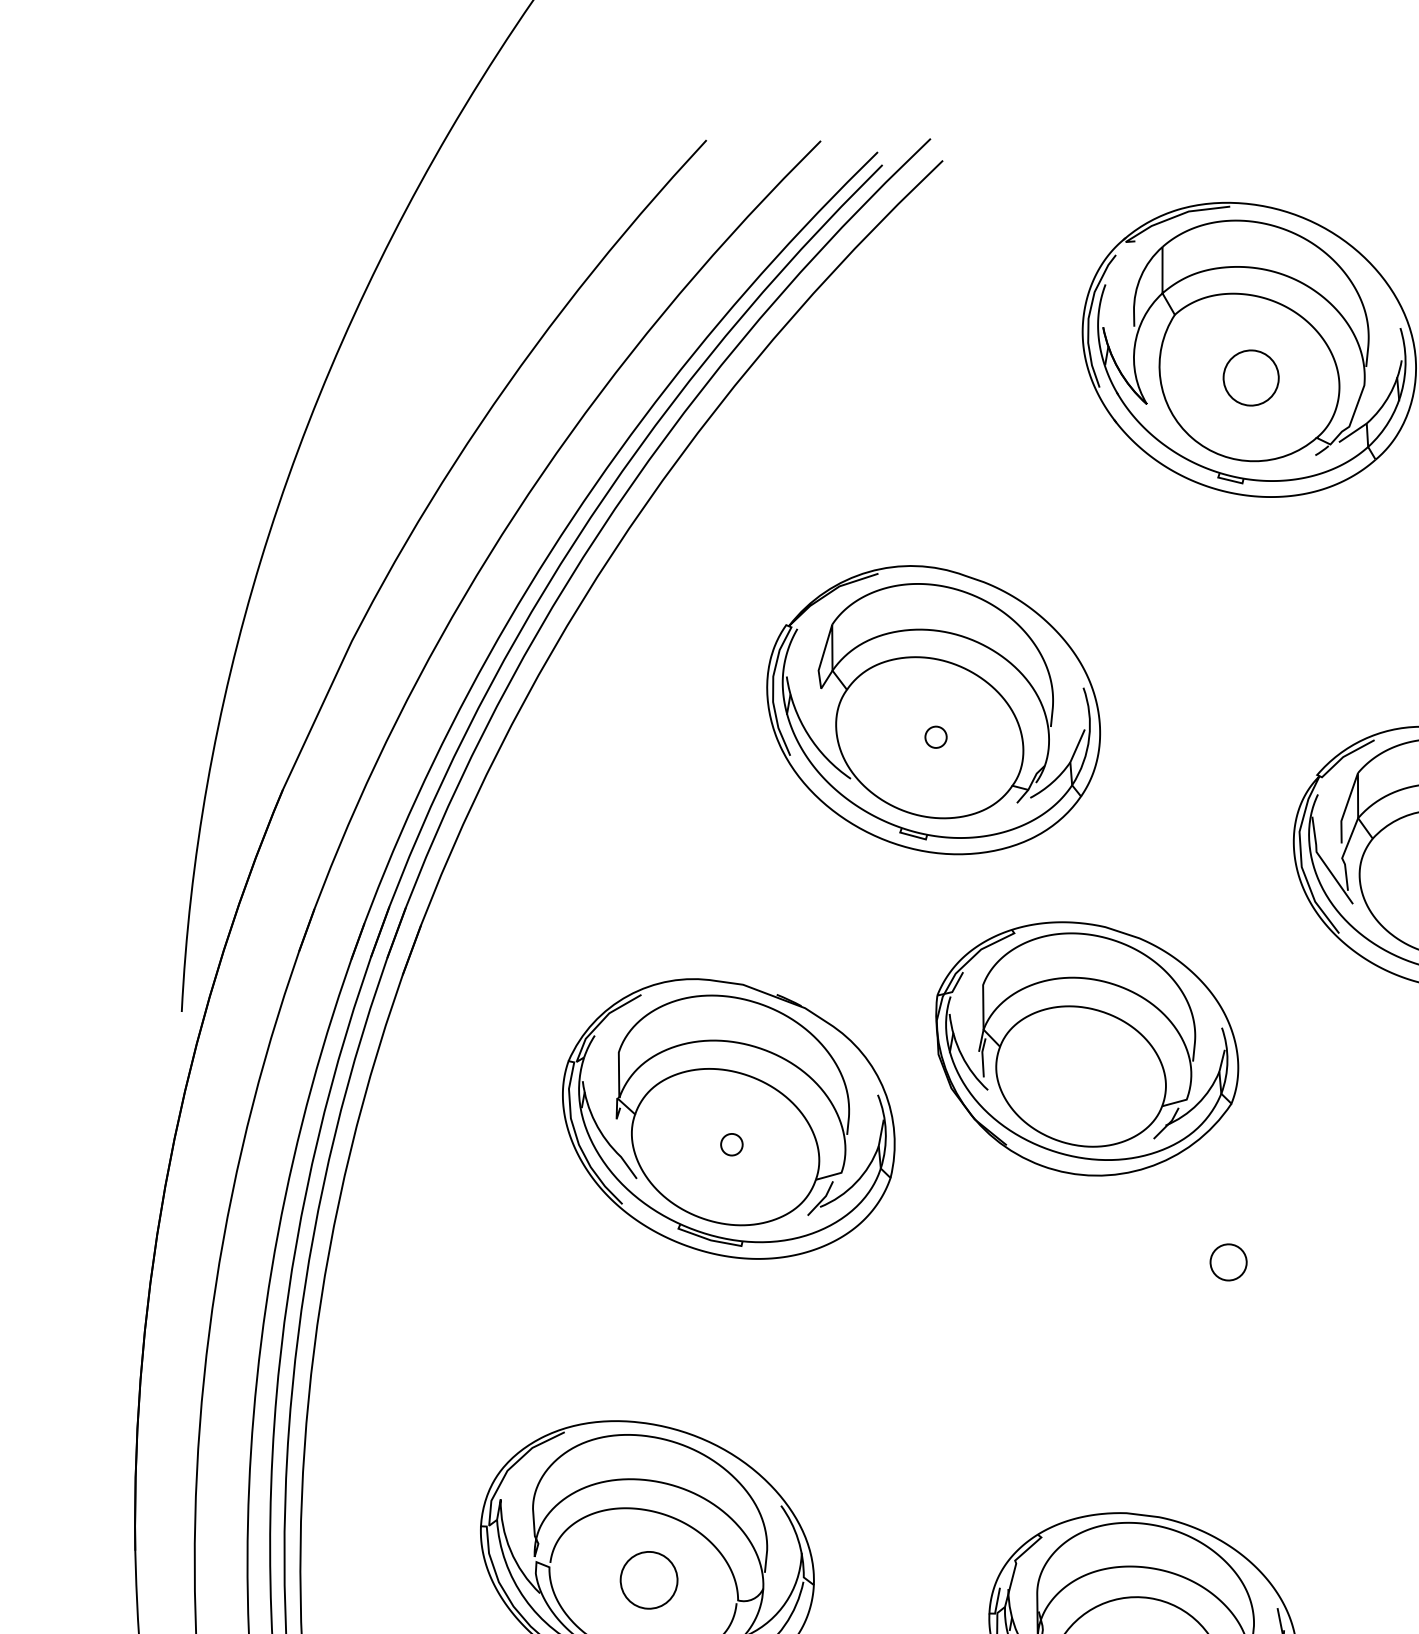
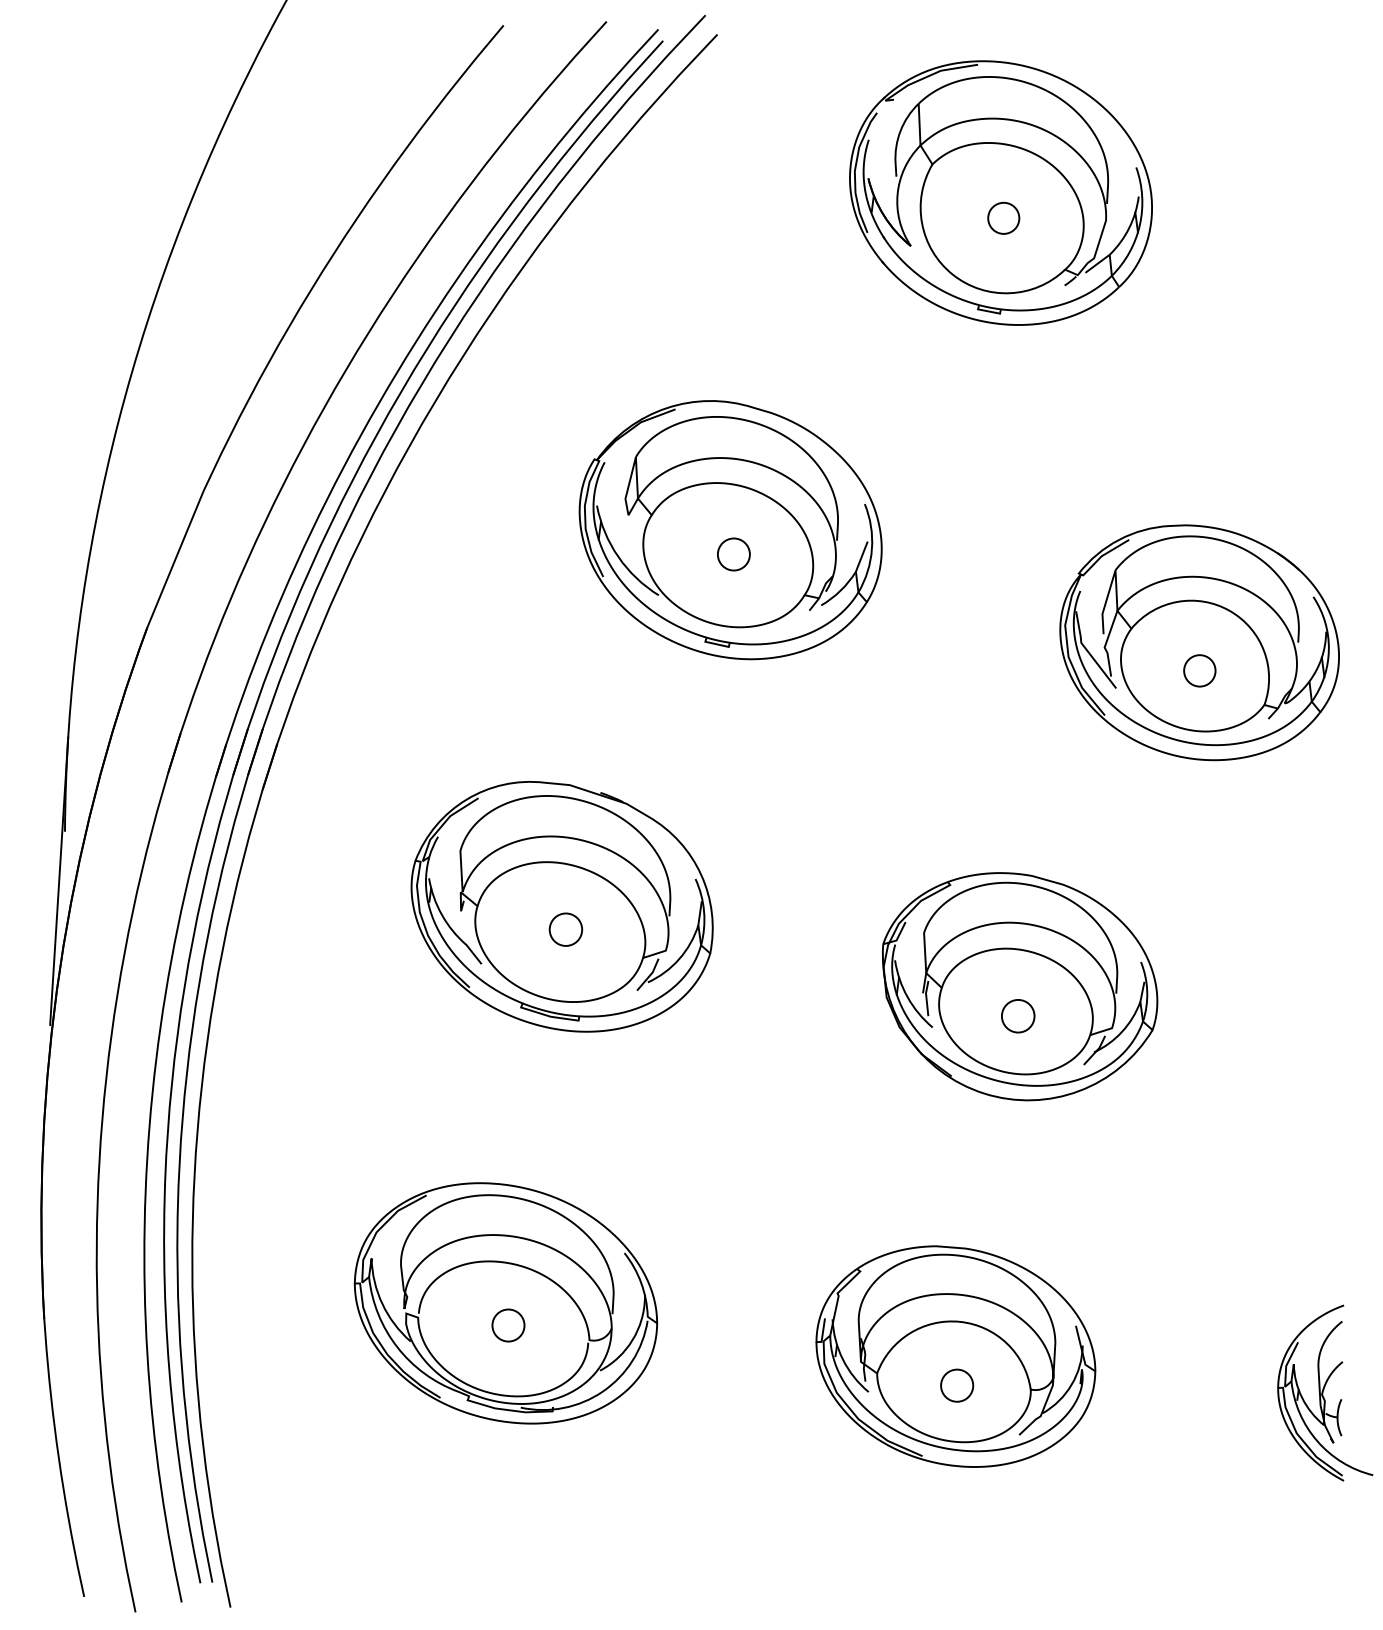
circle: (1250, 377) -> (1003, 217), size x0.62
circle: (935, 737) -> (733, 554), size x1.67
part: (1087, 1049) -> (1020, 986), moved
line: (173, 1065) -> (59, 880), added
circle: (731, 1144) -> (565, 929), size x1.67
circle: (649, 1580) -> (508, 1325), size x0.62

